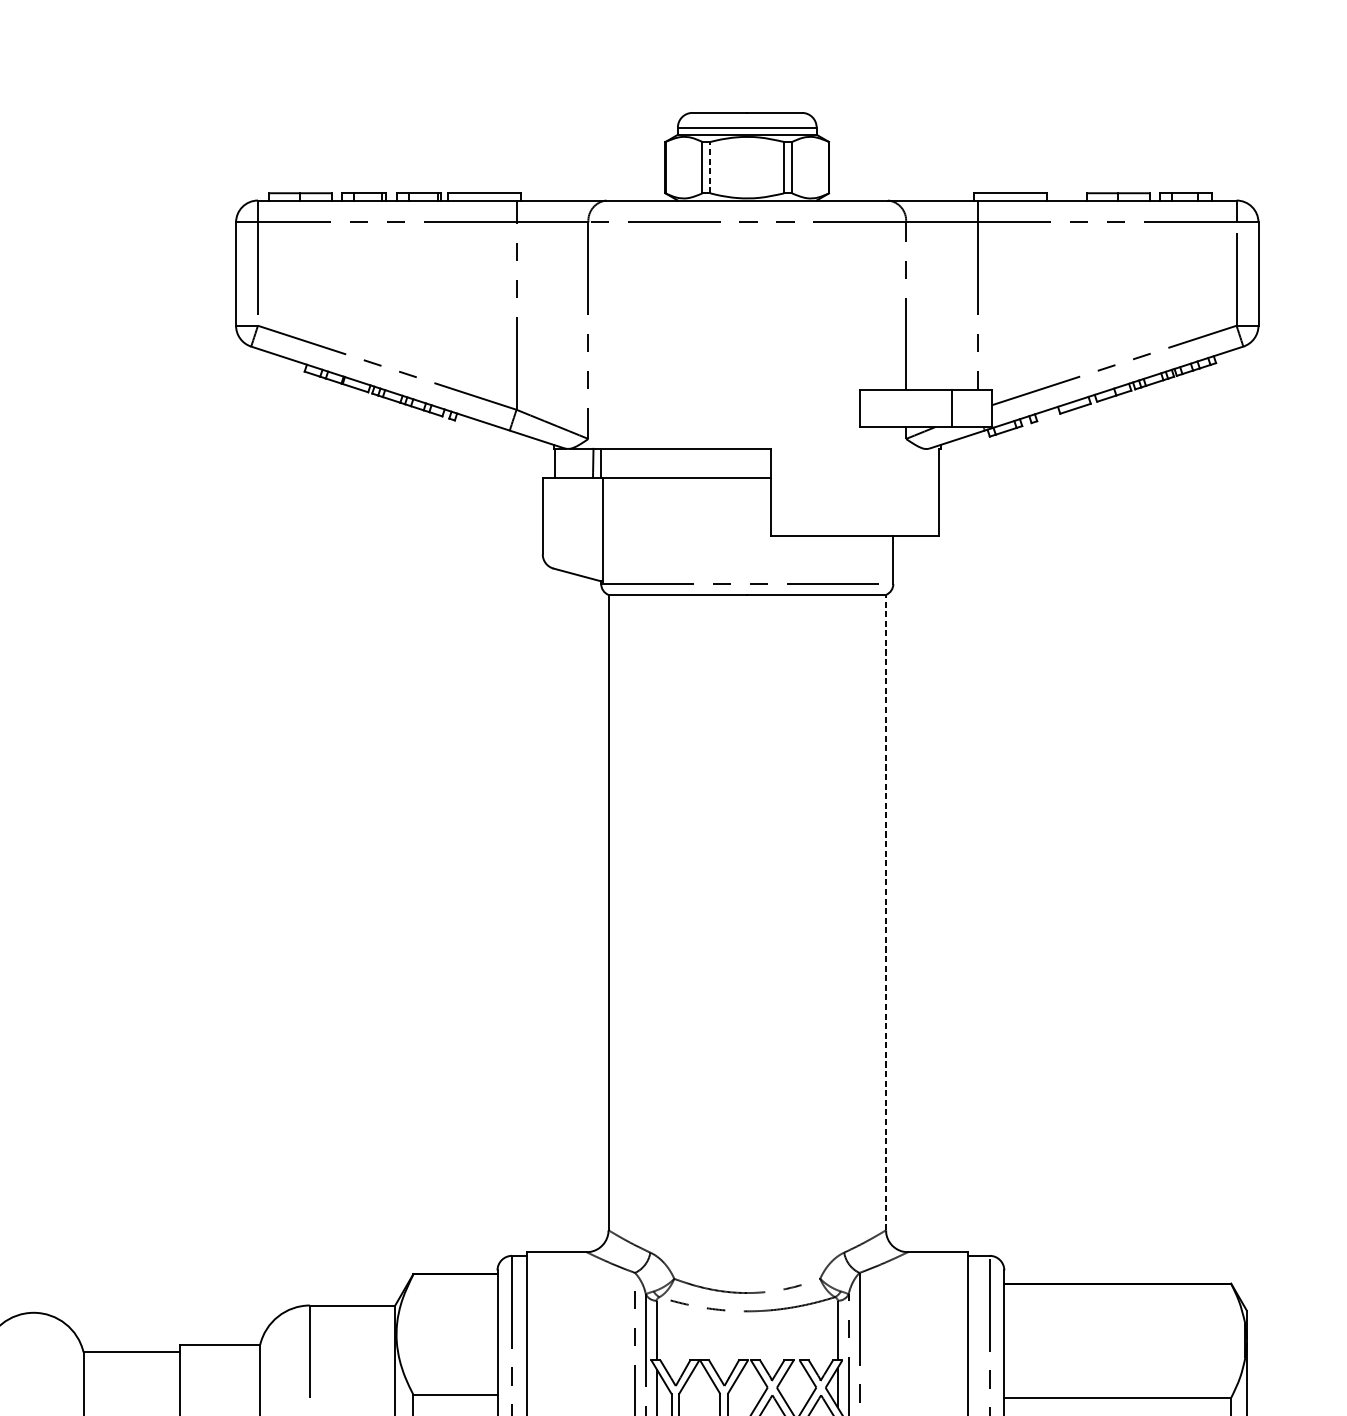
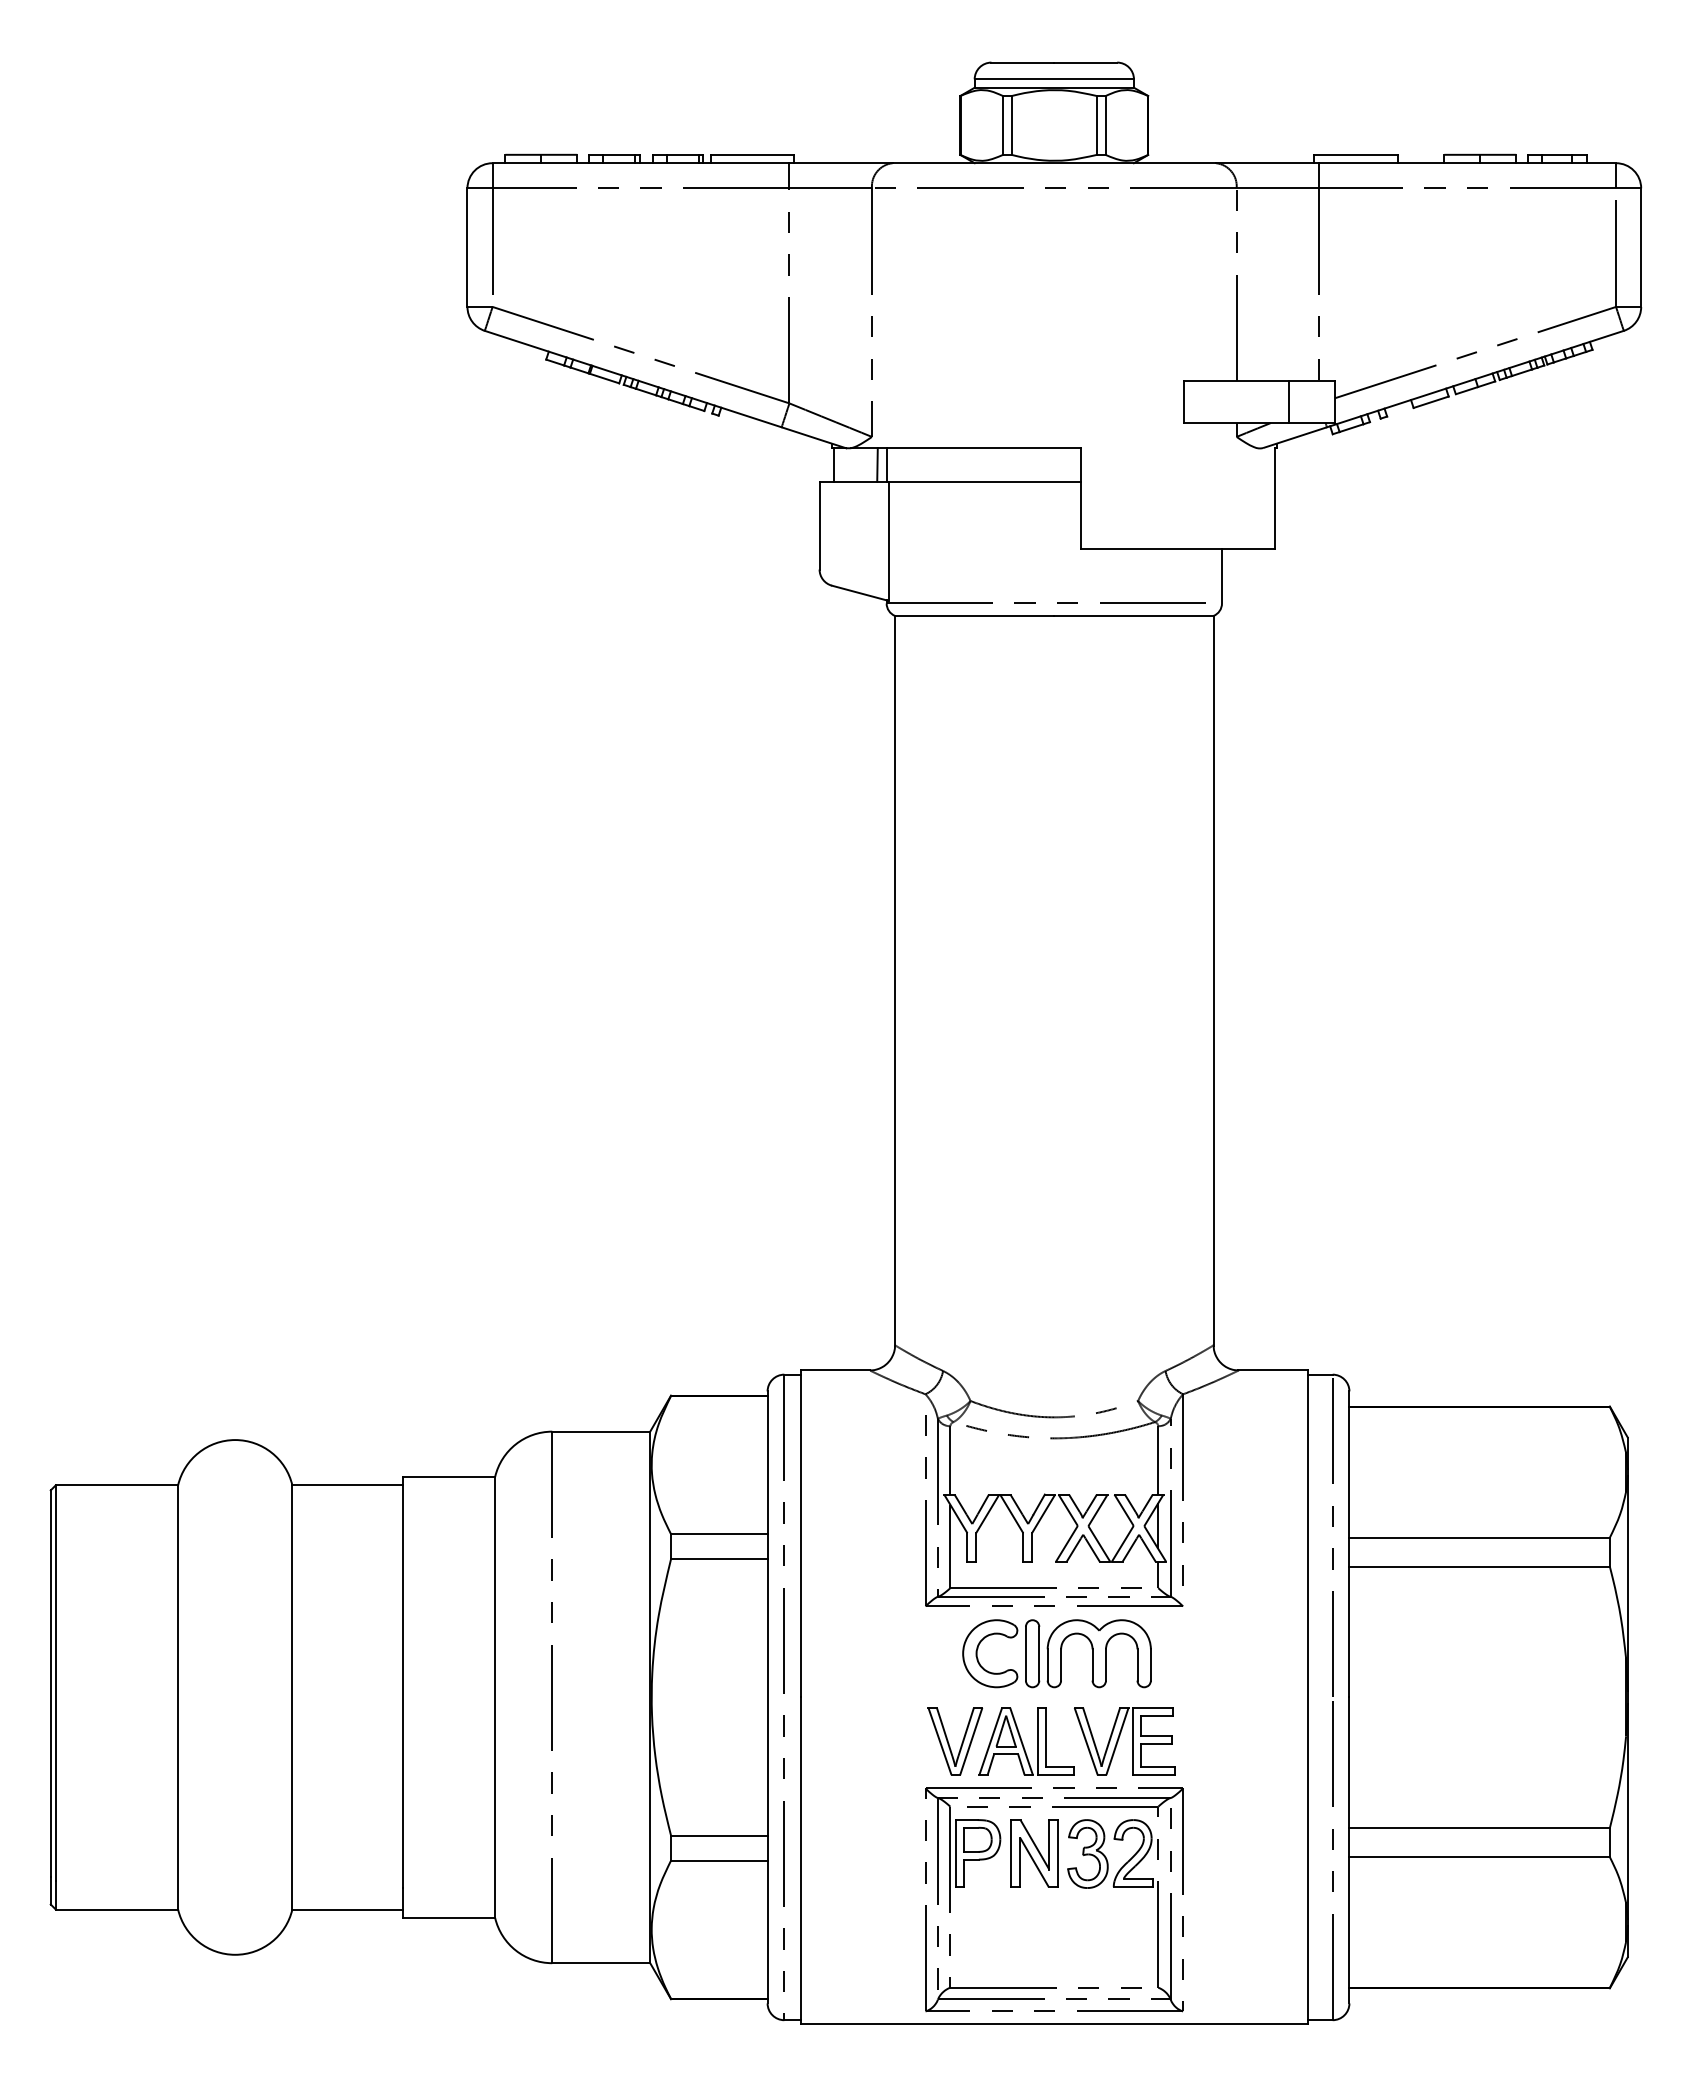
line: (710, 167) -> (1012, 125), dashed -> solid
line: (885, 912) -> (1213, 980), dashed -> solid

